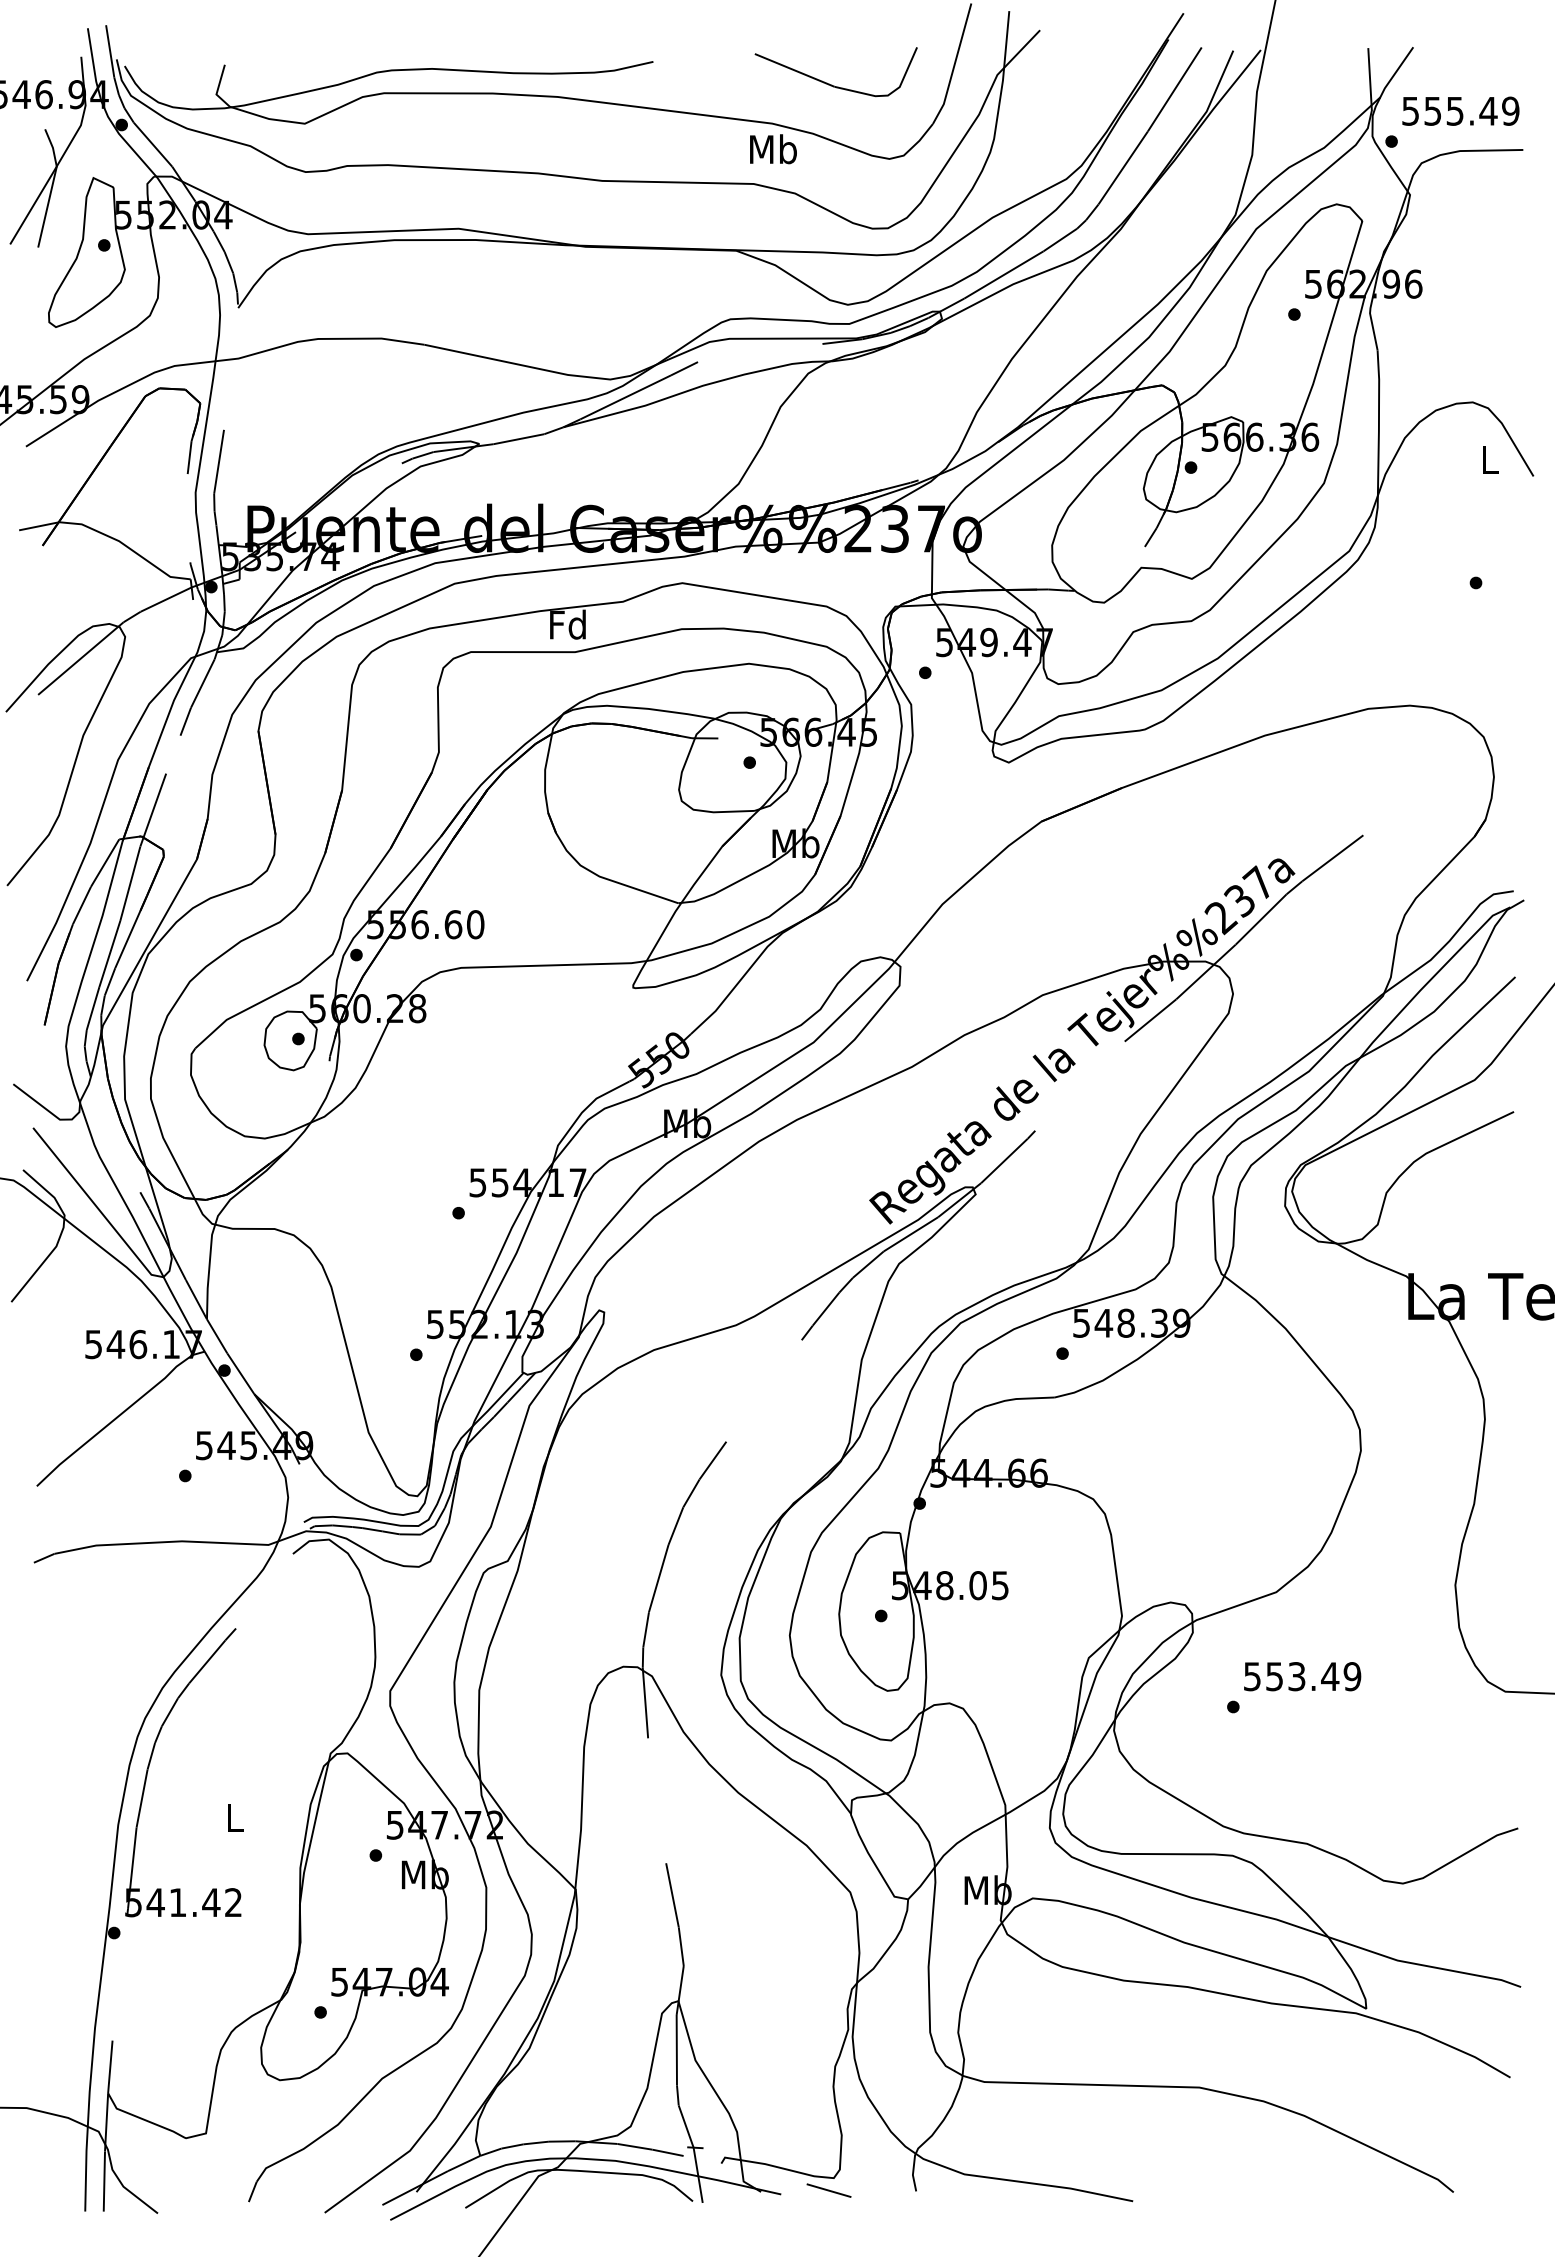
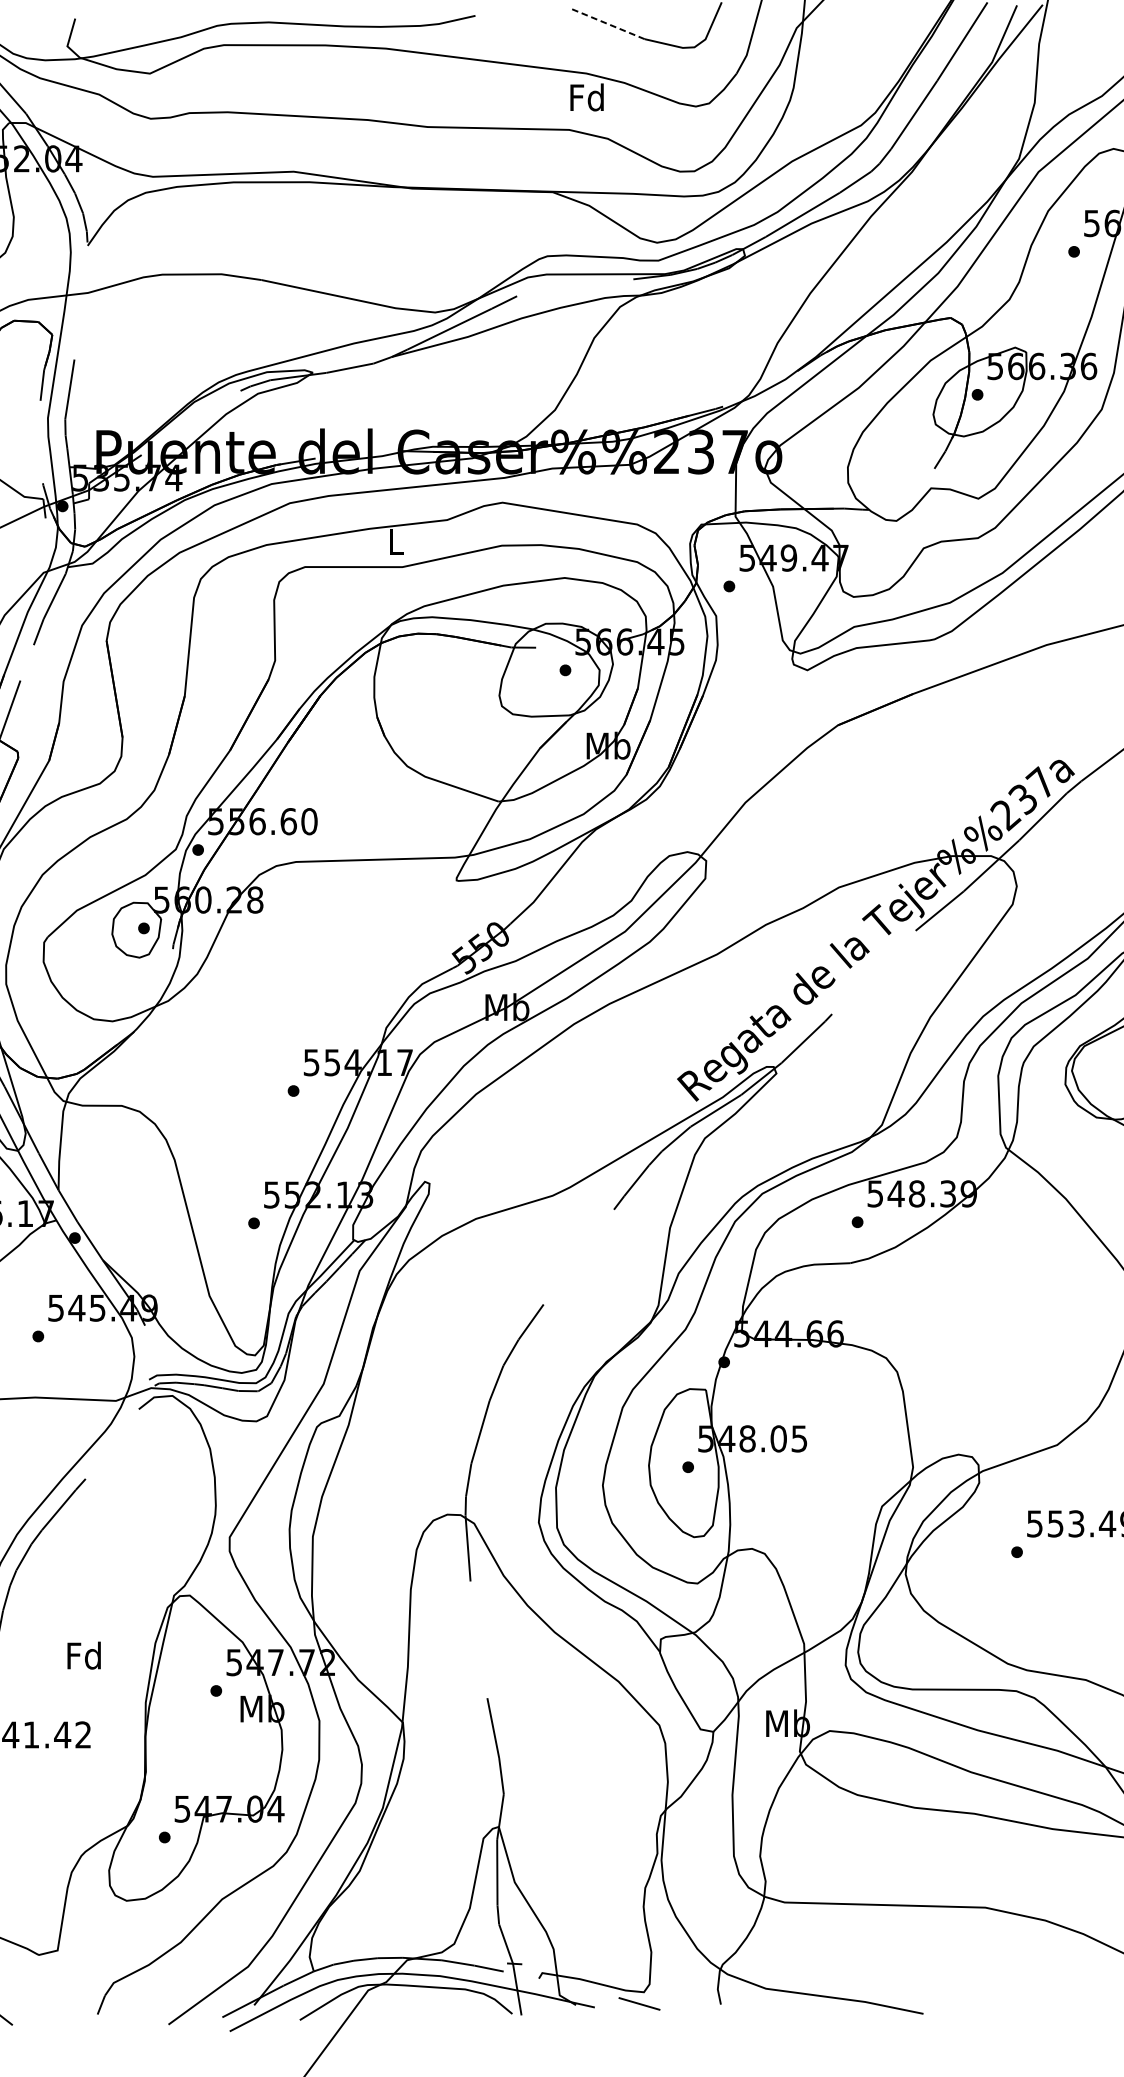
line: (794, 70) -> (607, 23), solid -> dashed
text: (773, 149) -> (587, 97), Mb -> Fd
text: (567, 624) -> (395, 541), Fd -> L
text: (234, 1817) -> (84, 1655), L -> Fd

